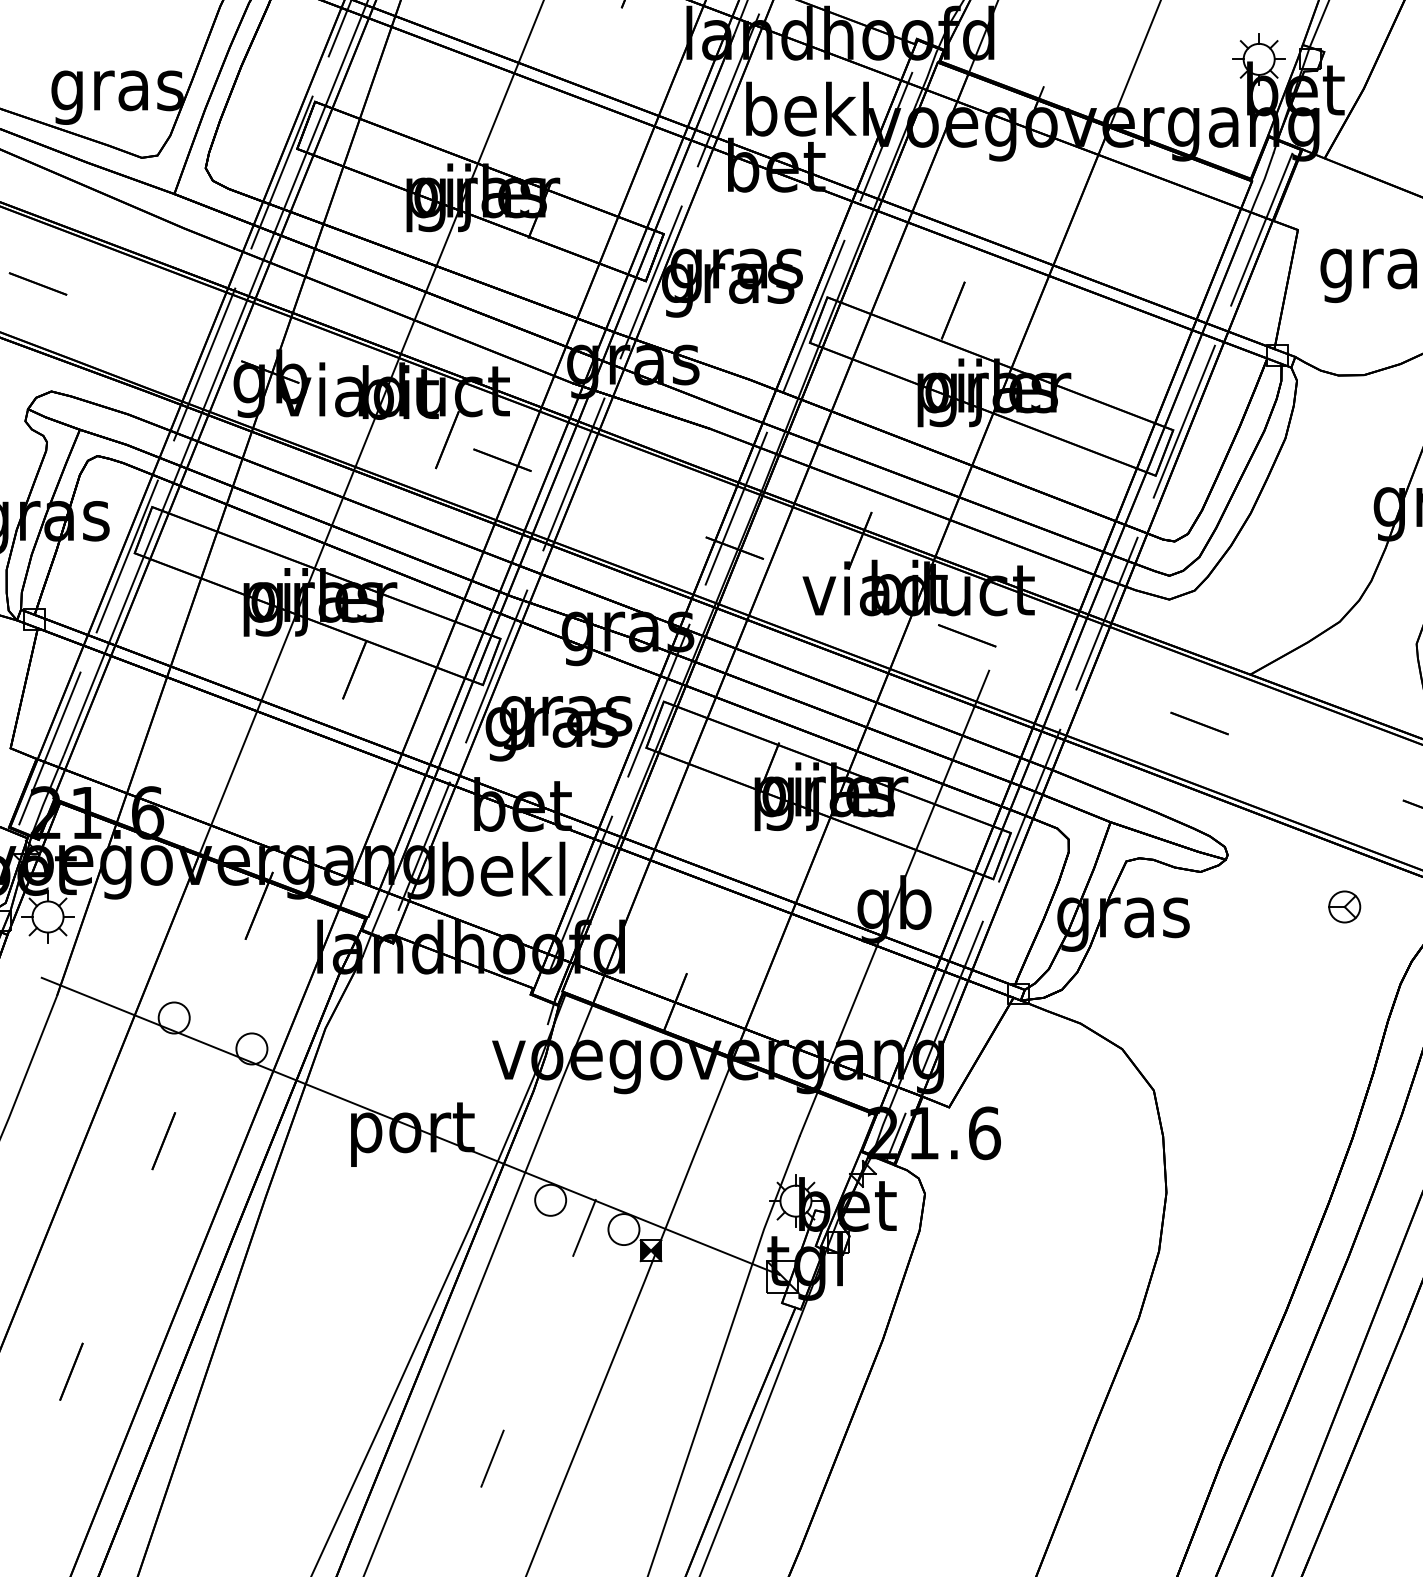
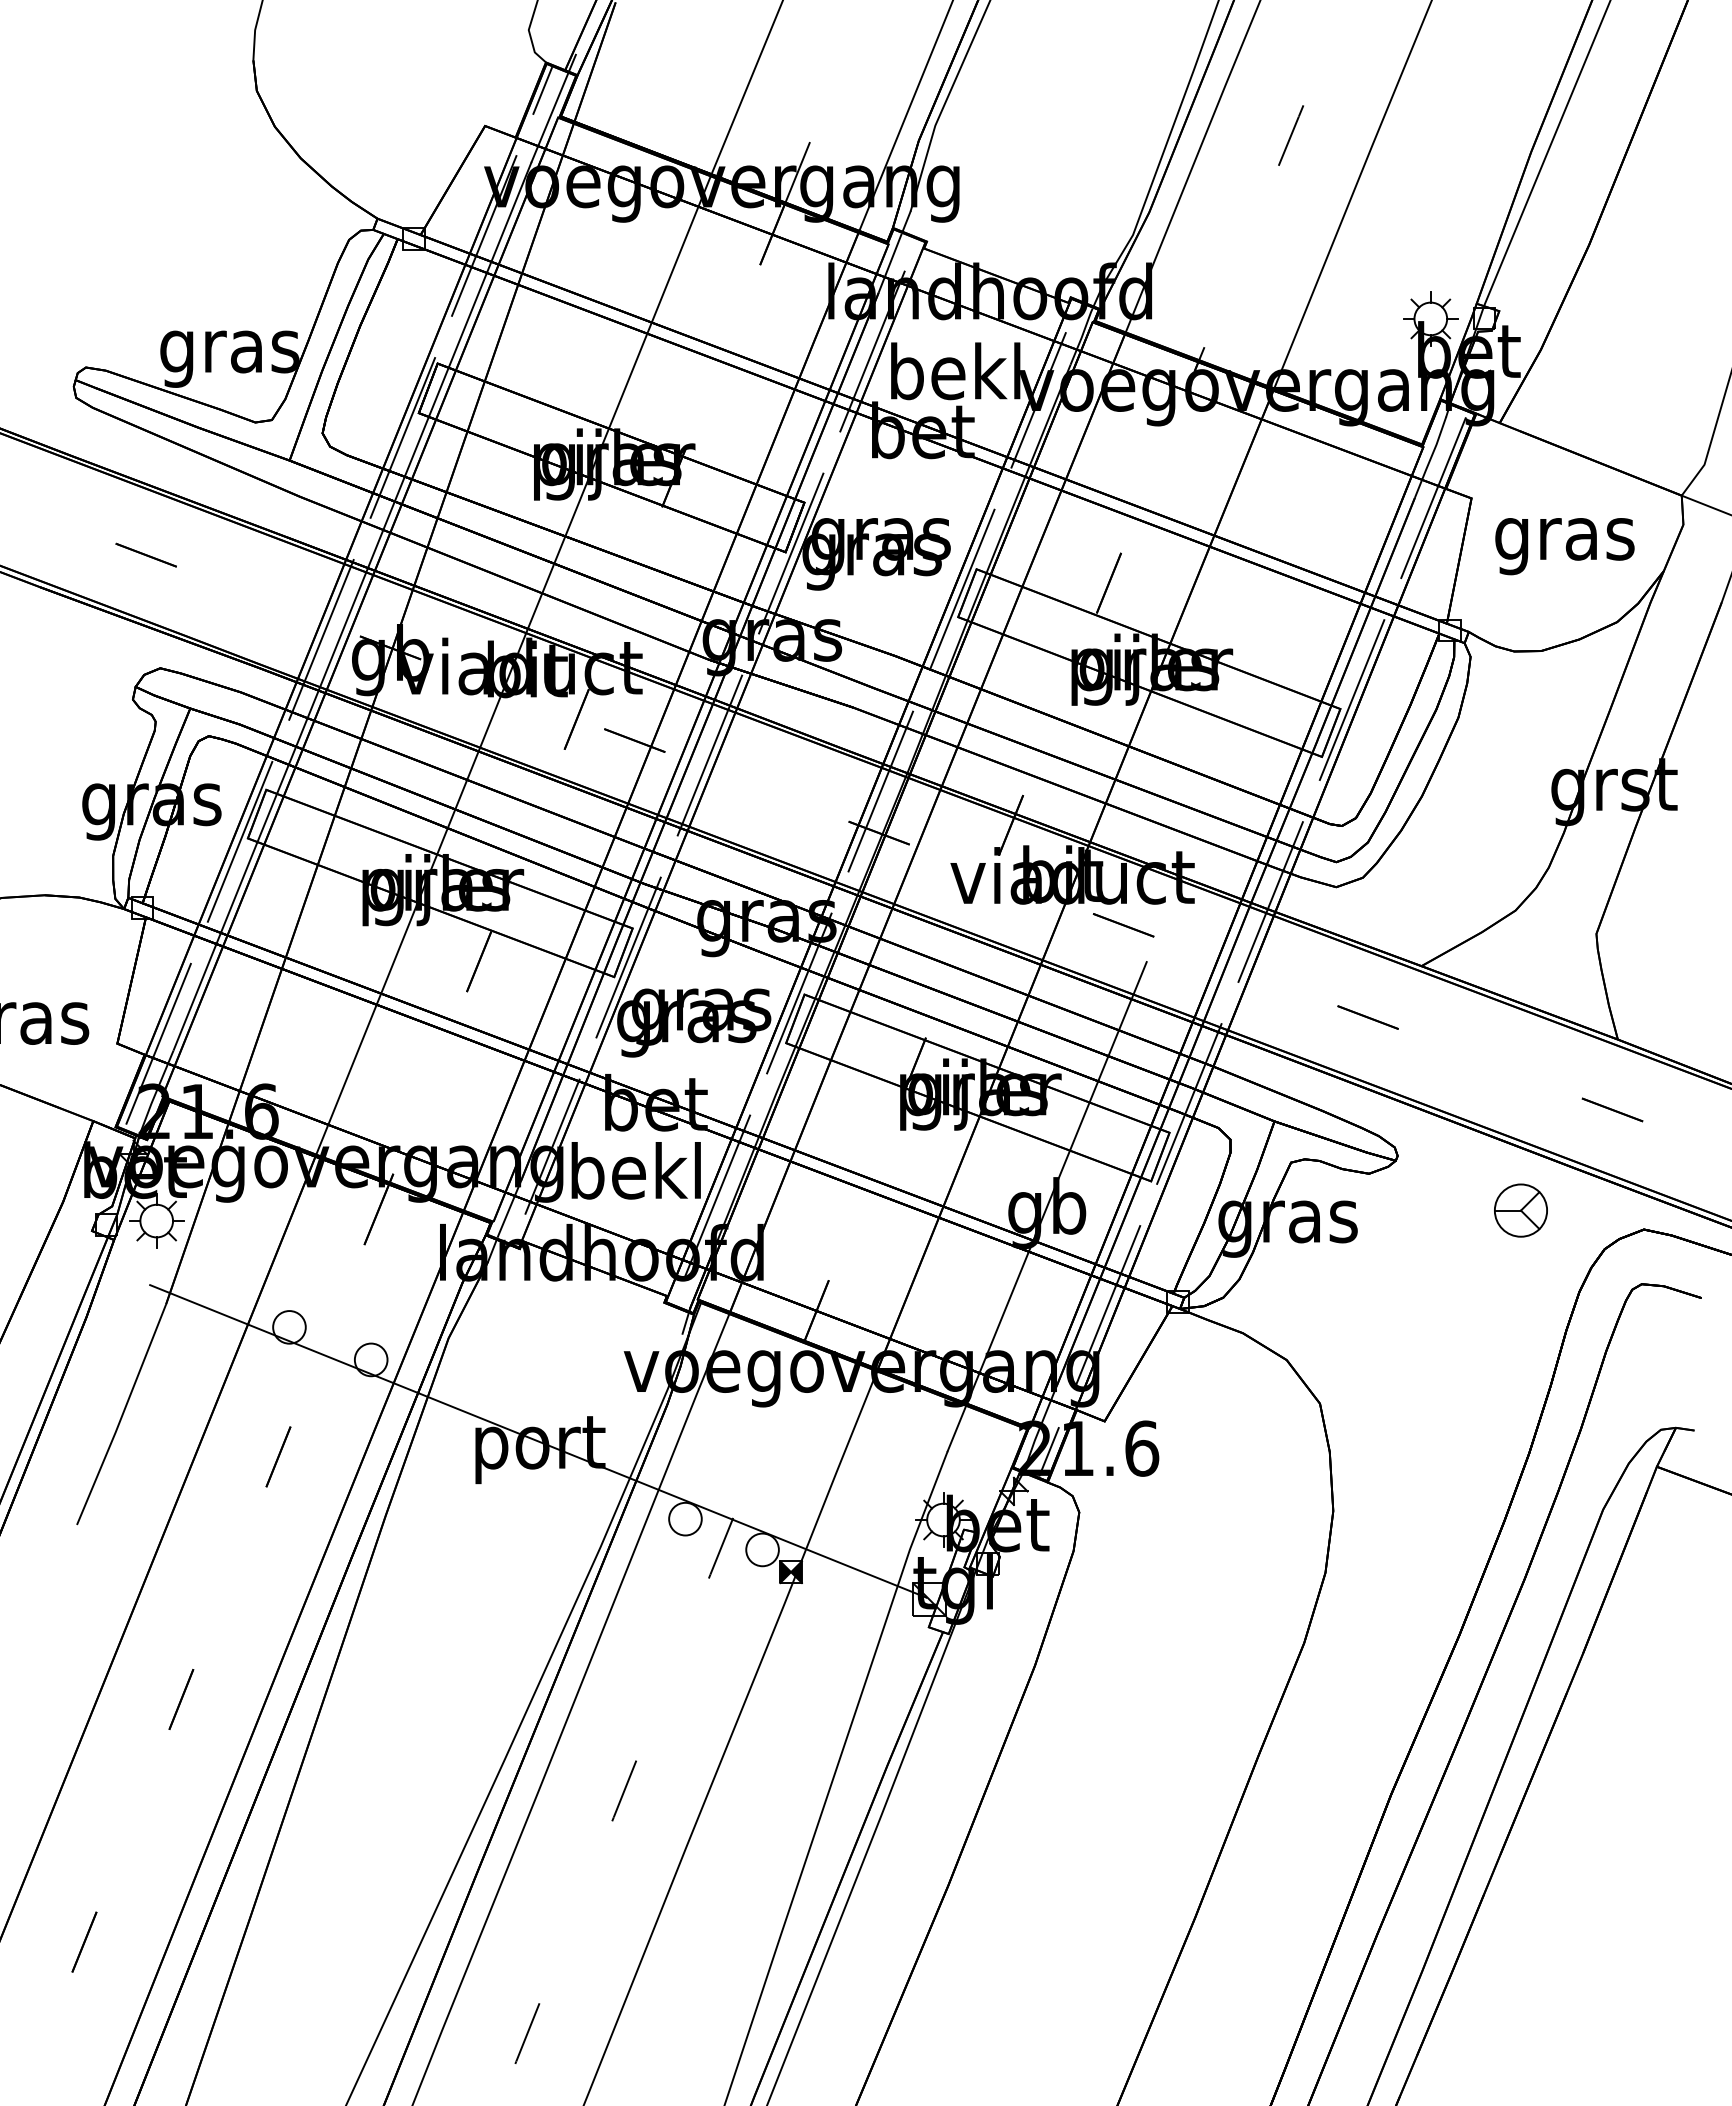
part: (1344, 906) -> (1520, 1210), size x1.6

